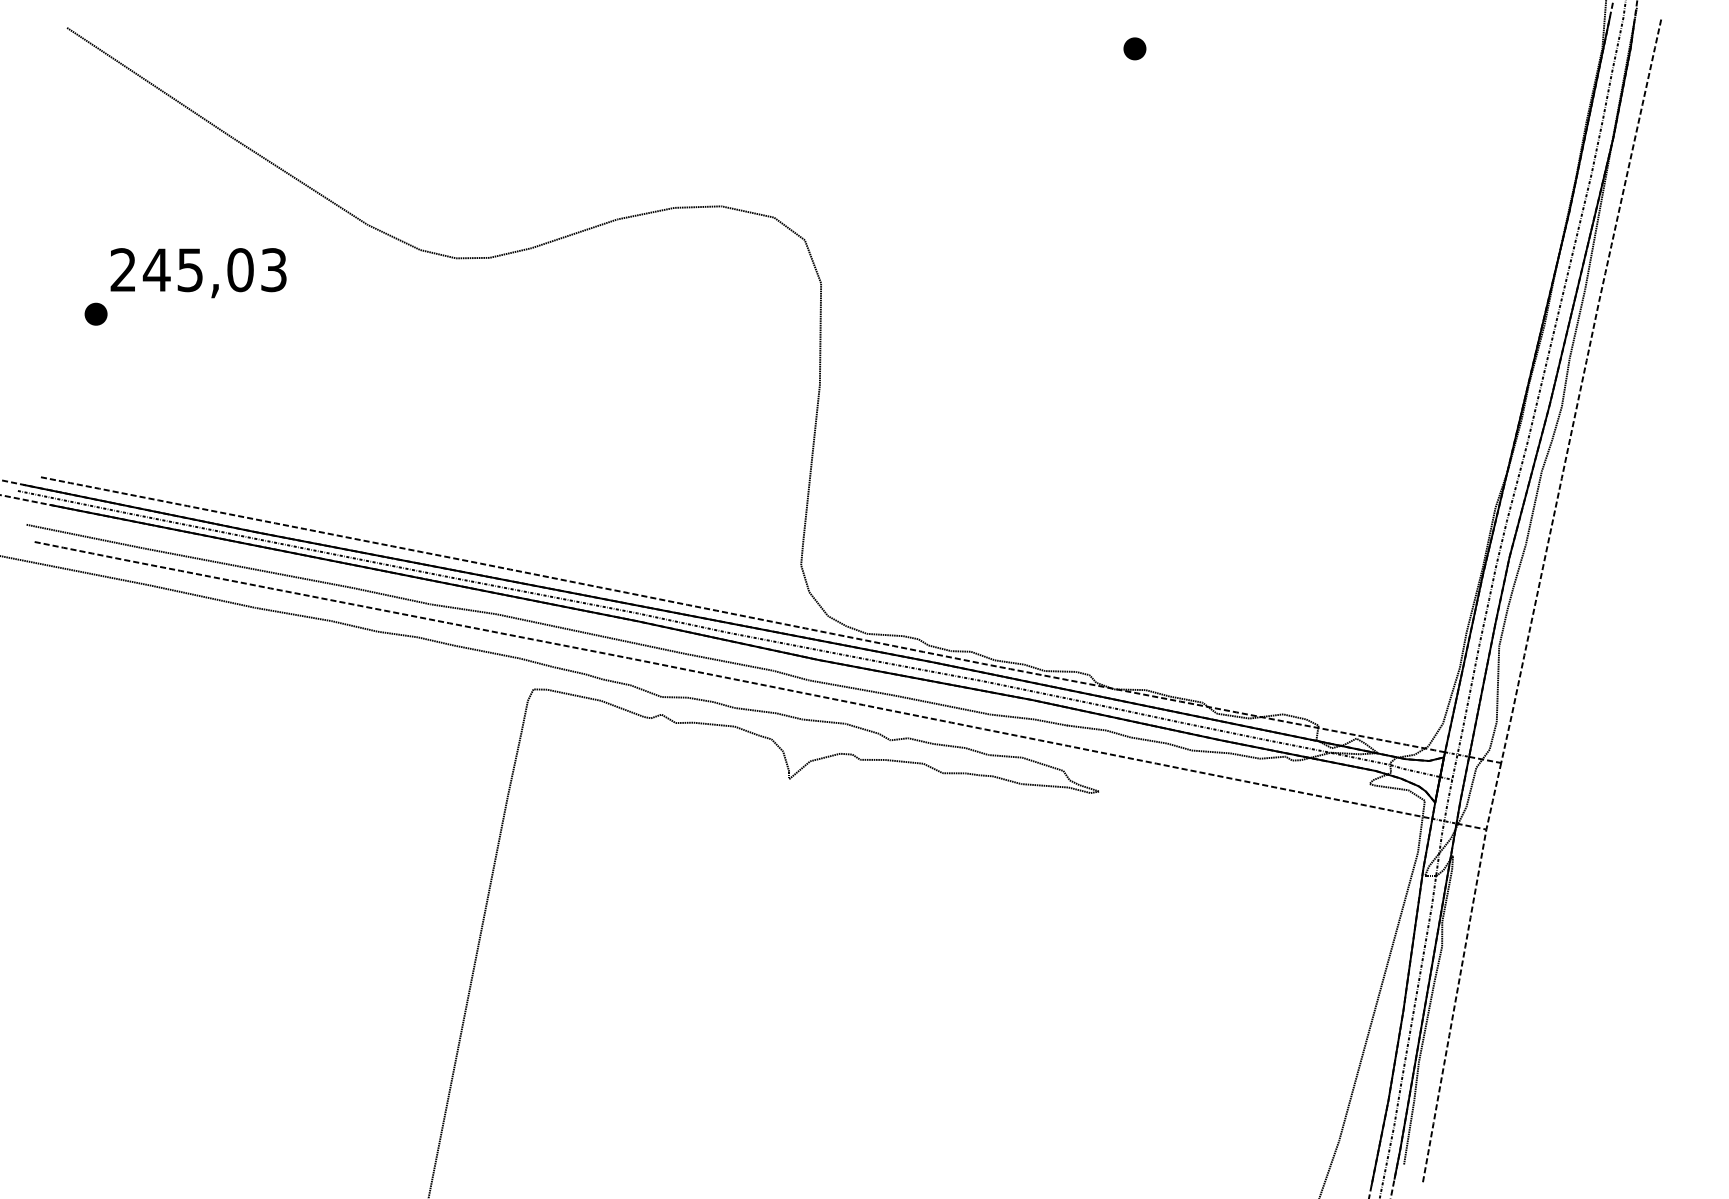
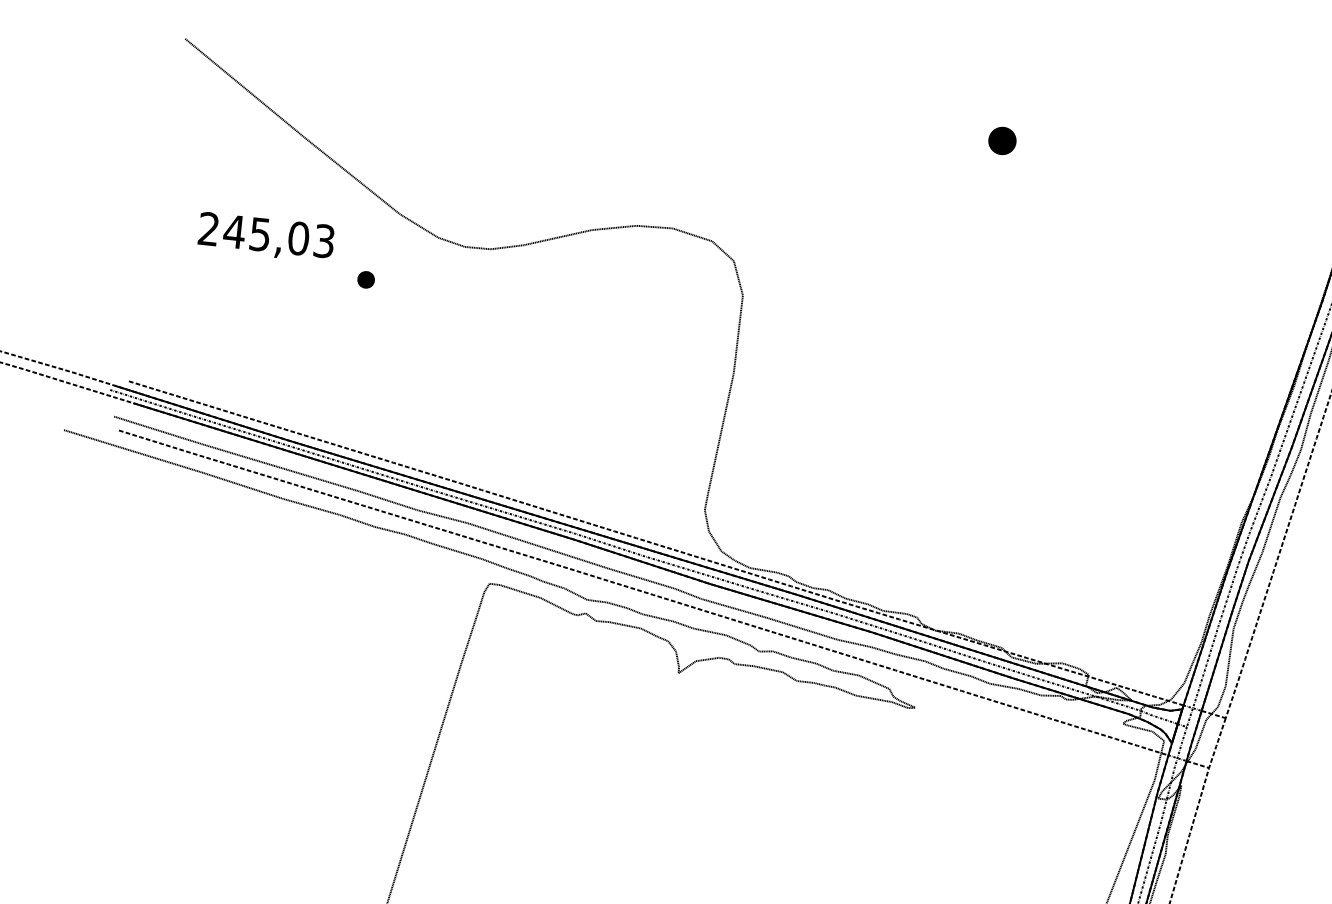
part: (1134, 48) -> (1002, 140), size x1.6
part: (95, 313) -> (365, 279), moved

